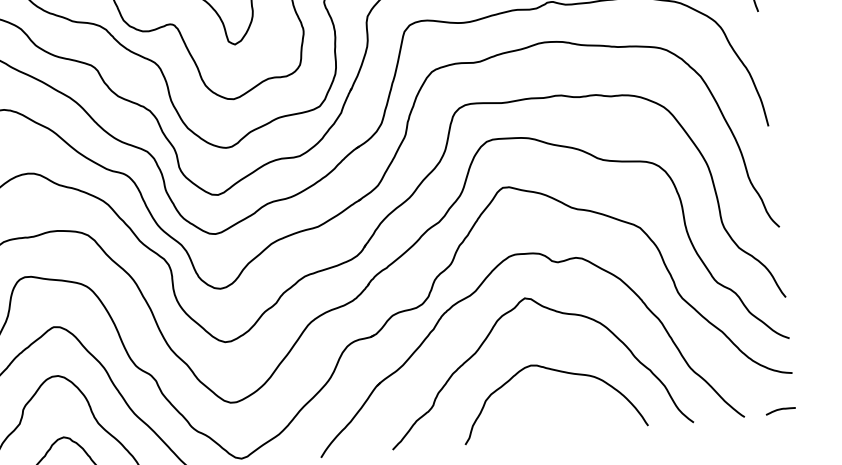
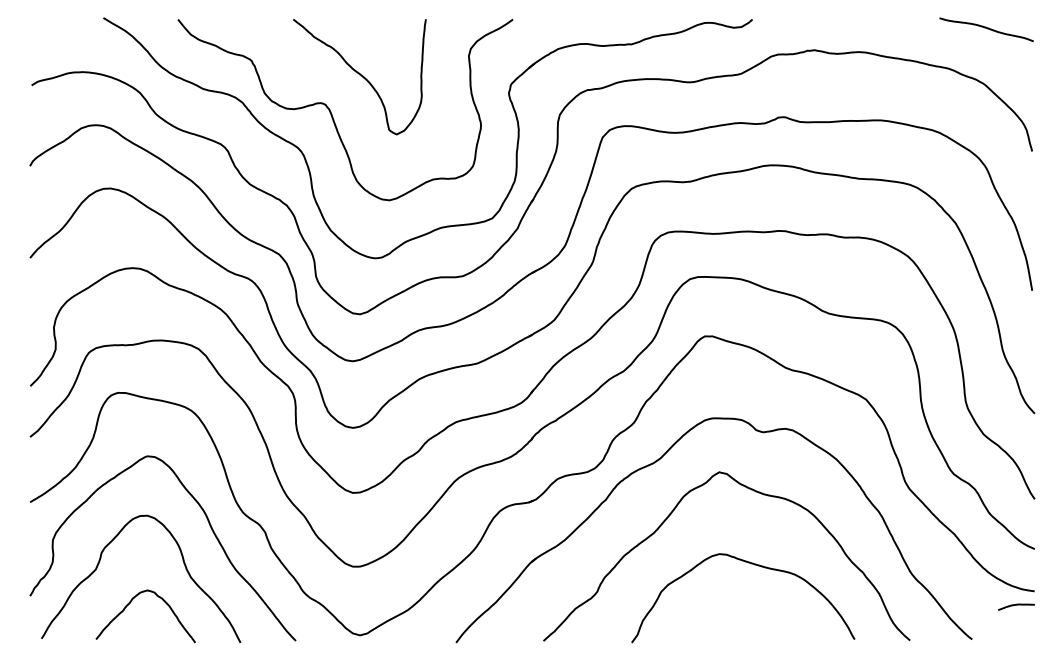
curve: (780, 409) -> (1016, 605), moved

